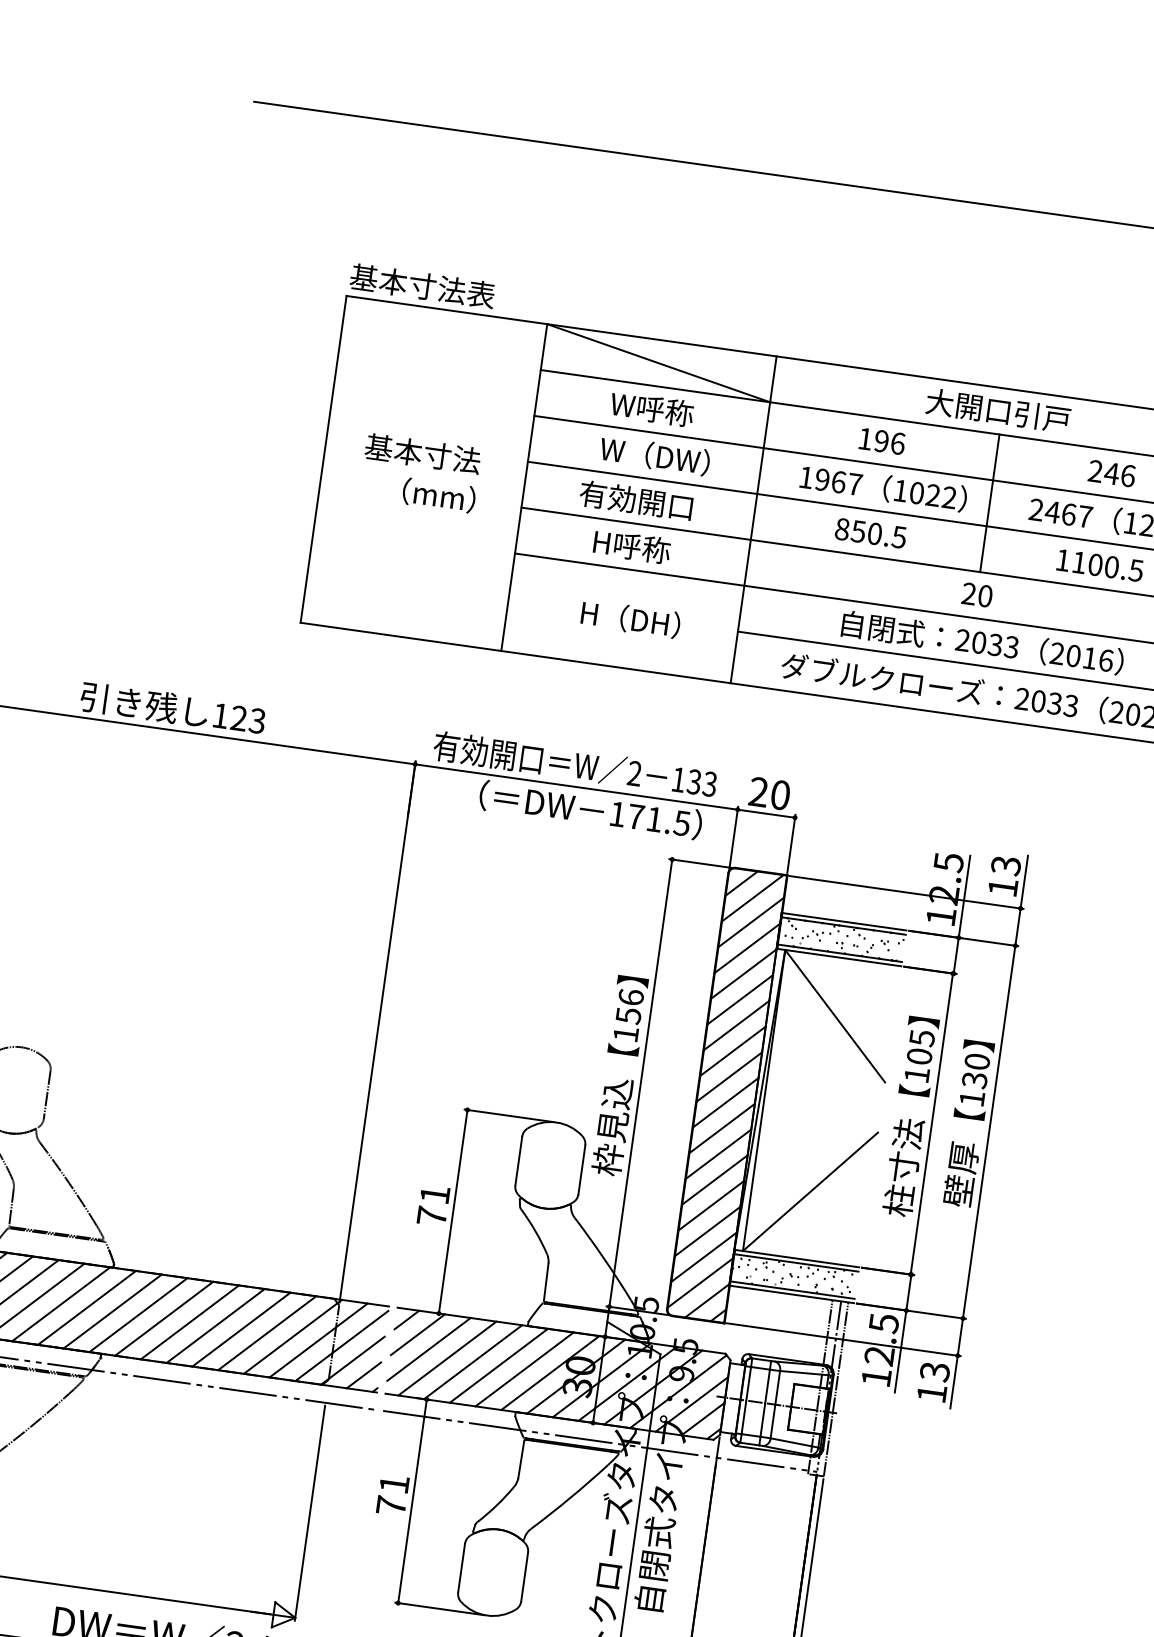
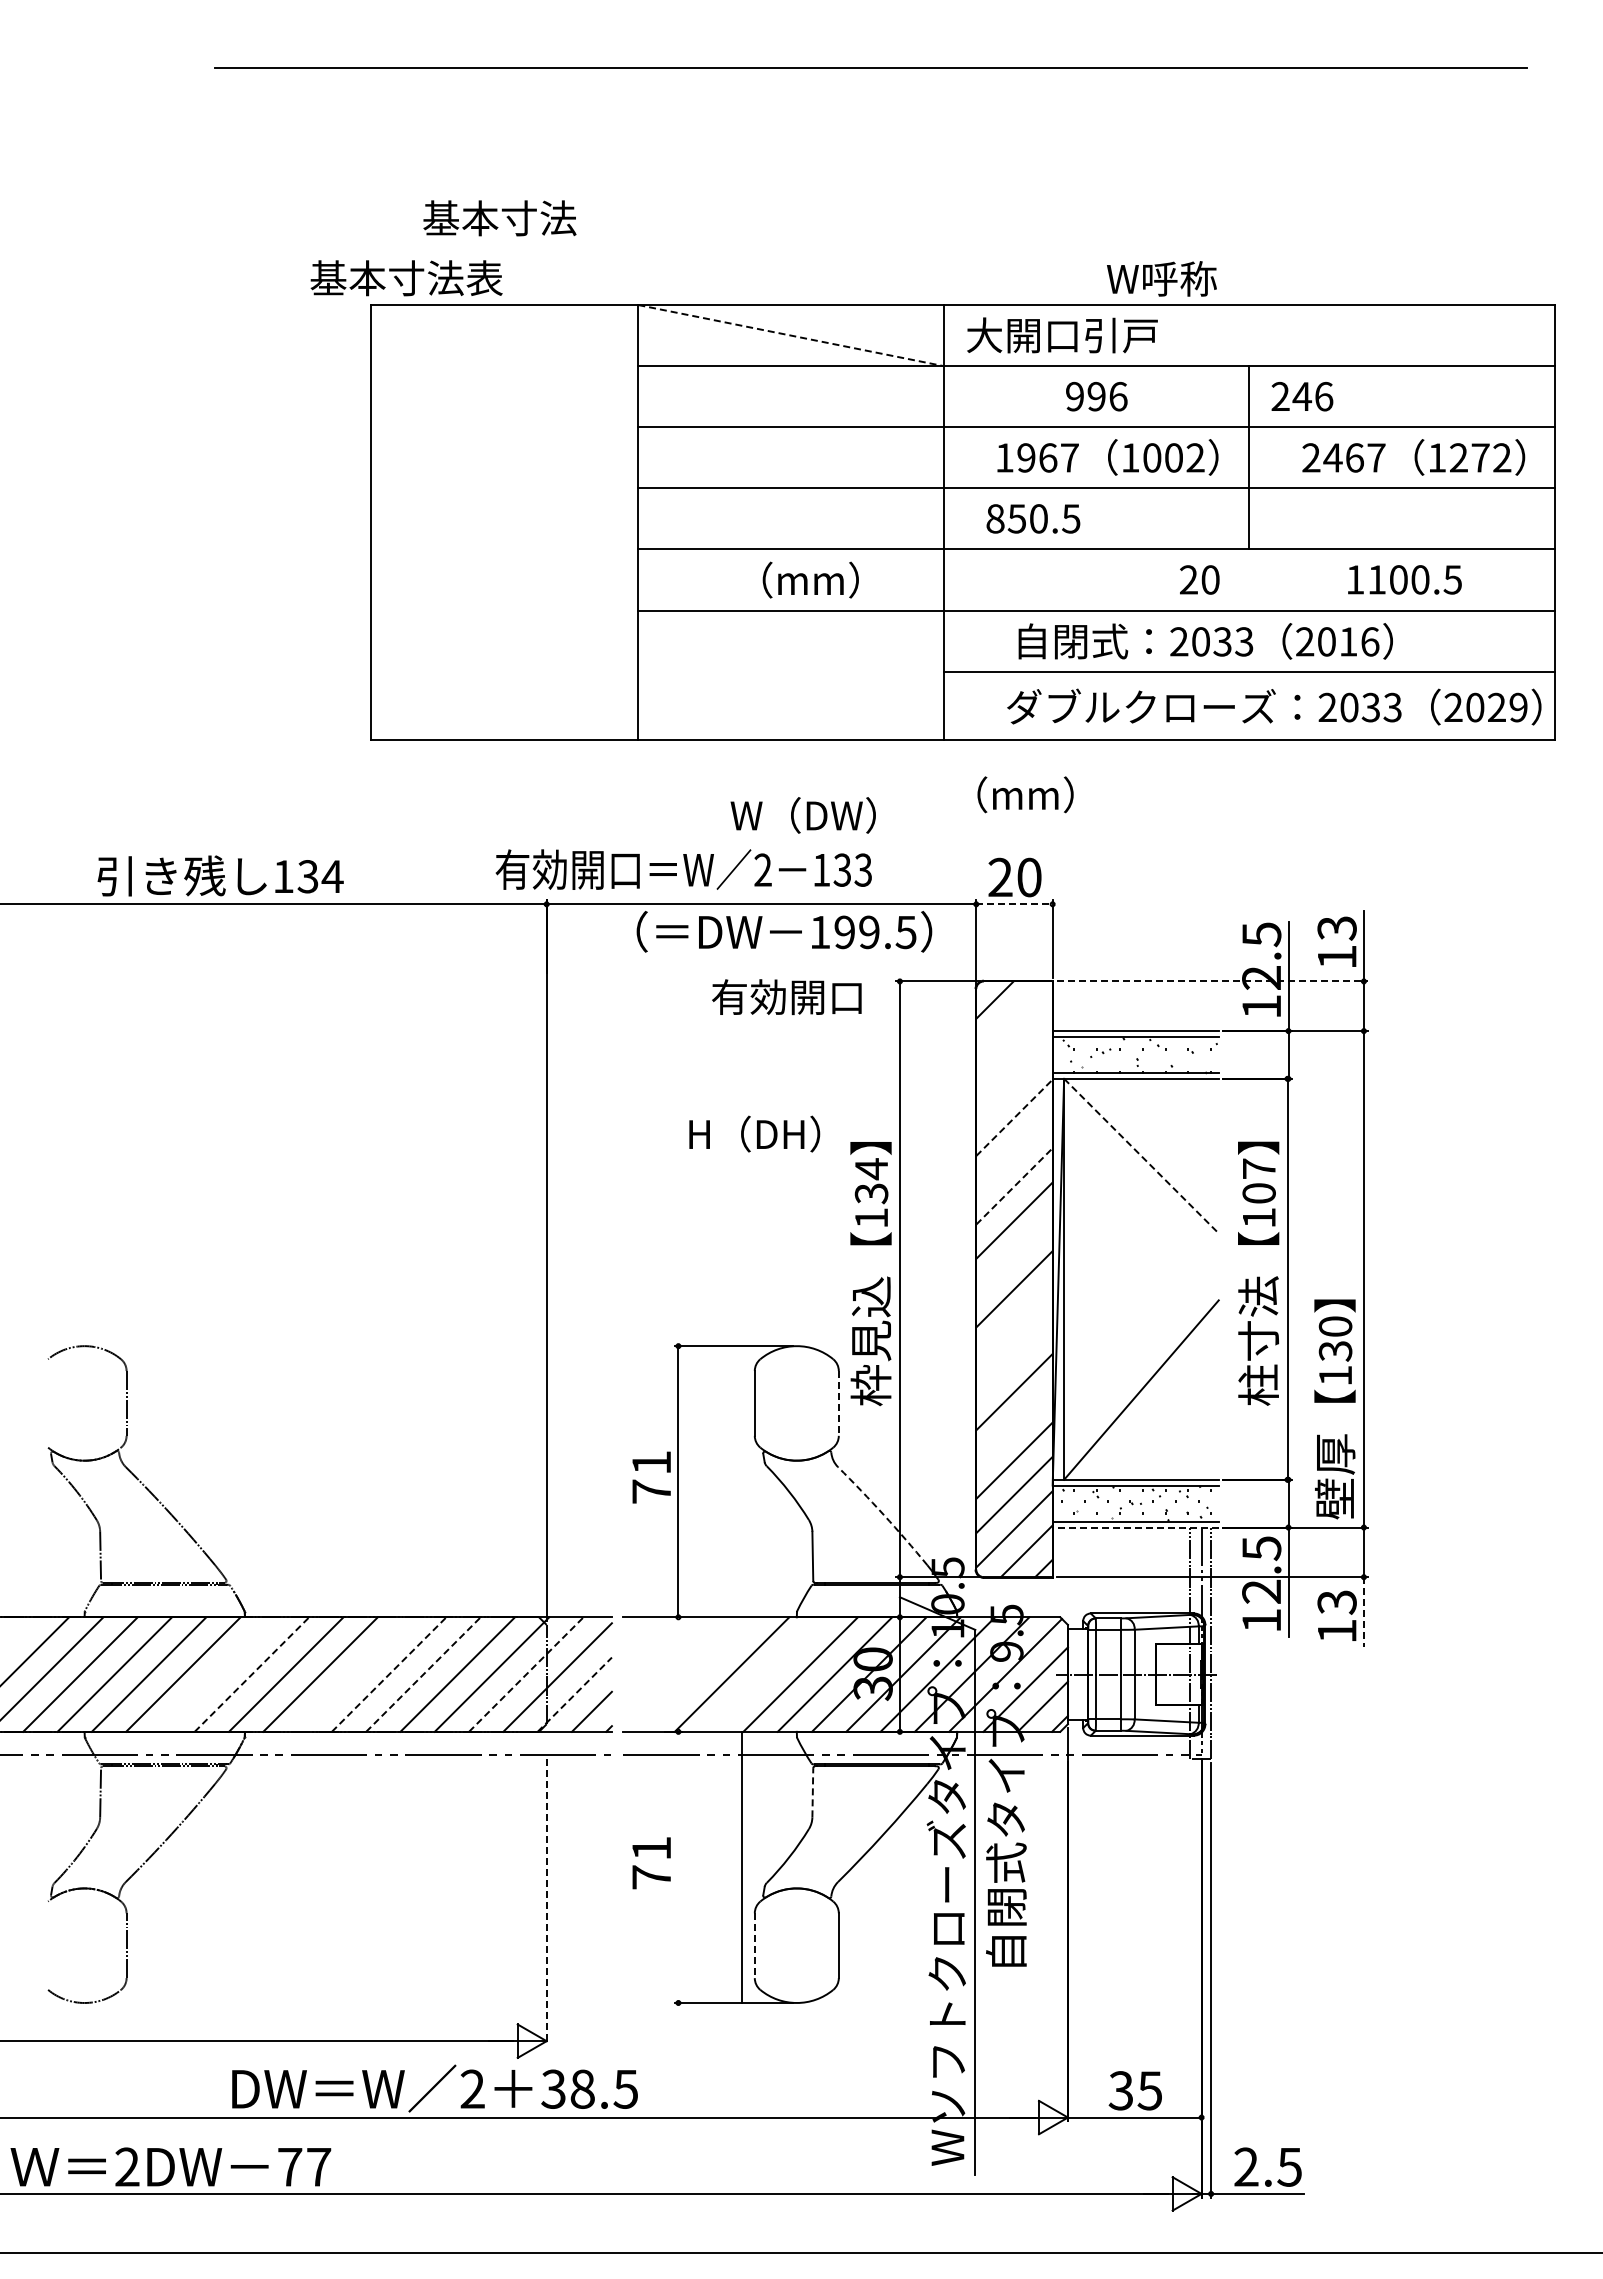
text: (422, 286) -> (406, 278), moved
line: (659, 363) -> (791, 335), solid -> dashed
text: (651, 408) -> (1161, 278), moved
text: (998, 410) -> (1062, 335), moved
text: (865, 438) -> (1074, 396), 196 -> 996
text: (422, 453) -> (499, 218), moved
text: (654, 455) -> (802, 815), moved
text: (1112, 473) -> (1302, 396), moved
text: (439, 495) -> (1025, 794), moved
text: (932, 495) -> (1173, 457), 1022 -> 1002
text: (635, 500) -> (786, 997), moved
text: (870, 533) -> (1033, 518), moved
text: (638, 547) -> (798, 579), H呼称 -> （mm）
text: (1099, 565) -> (1404, 579), moved
text: (977, 594) -> (1199, 579), moved
text: (630, 618) -> (754, 1133), moved
text: (982, 642) -> (1205, 641), moved
text: (248, 719) -> (320, 876), 123 -> 134
text: (575, 764) -> (683, 869), moved
line: (766, 813) -> (1014, 904), solid -> dashed
text: (644, 818) -> (856, 932), 171.5 -> 199.5
line: (906, 892) -> (1212, 981), solid -> dashed
line: (752, 898) -> (1011, 1017), removed
line: (751, 922) -> (1014, 1049), removed
line: (747, 948) -> (1014, 1083), removed
line: (743, 973) -> (1014, 1117), solid -> dashed
line: (740, 999) -> (1014, 1151), removed
text: (629, 1006) -> (871, 1181), 156 -> 134
line: (835, 1016) -> (1141, 1156), solid -> dashed
line: (736, 1025) -> (1014, 1186), solid -> dashed
text: (922, 1037) -> (1259, 1168), 105 -> 107
line: (729, 1076) -> (1014, 1254), removed
text: (967, 1123) -> (1334, 1409), moved
line: (722, 1128) -> (1014, 1323), removed
line: (718, 1153) -> (1014, 1357), removed
line: (581, 1169) -> (838, 1403), solid -> dashed
line: (711, 1205) -> (1014, 1426), removed
arc: (603, 1258) -> (883, 1515), solid -> dashed
line: (791, 1294) -> (1135, 1527), solid -> dashed
line: (86, 1307) -> (217, 1674), removed
line: (113, 1311) -> (252, 1674), solid -> dashed
line: (406, 1319) -> (637, 1631), removed
line: (189, 1322) -> (354, 1674), removed
line: (215, 1325) -> (389, 1674), solid -> dashed
line: (241, 1329) -> (423, 1674), solid -> dashed
line: (417, 1334) -> (654, 1648), removed
line: (318, 1340) -> (526, 1674), solid -> dashed
line: (428, 1348) -> (671, 1665), removed
line: (447, 1358) -> (697, 1674), removed
line: (352, 1360) -> (574, 1694), solid -> dashed
line: (498, 1365) -> (766, 1674), removed
line: (953, 1382) -> (1363, 1612), solid -> dashed
line: (521, 1459) -> (812, 1792), solid -> dashed
line: (412, 1500) -> (742, 1866), moved
line: (309, 1513) -> (546, 1902), solid -> dashed
line: (461, 1568) -> (754, 1946), solid -> dashed

